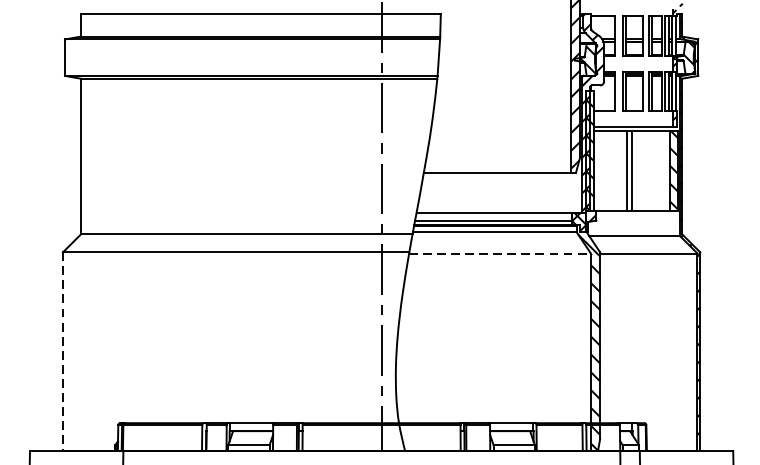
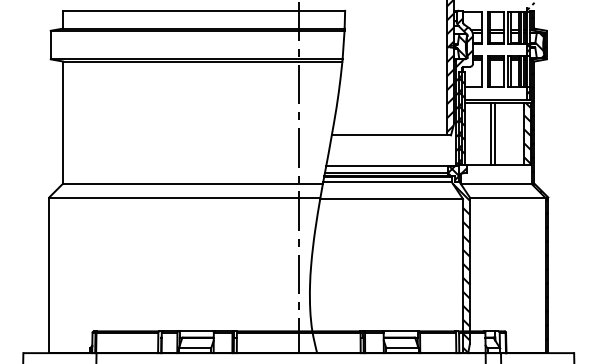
line: (501, 254) -> (392, 199), dashed -> solid
line: (63, 351) -> (49, 275), dashed -> solid

